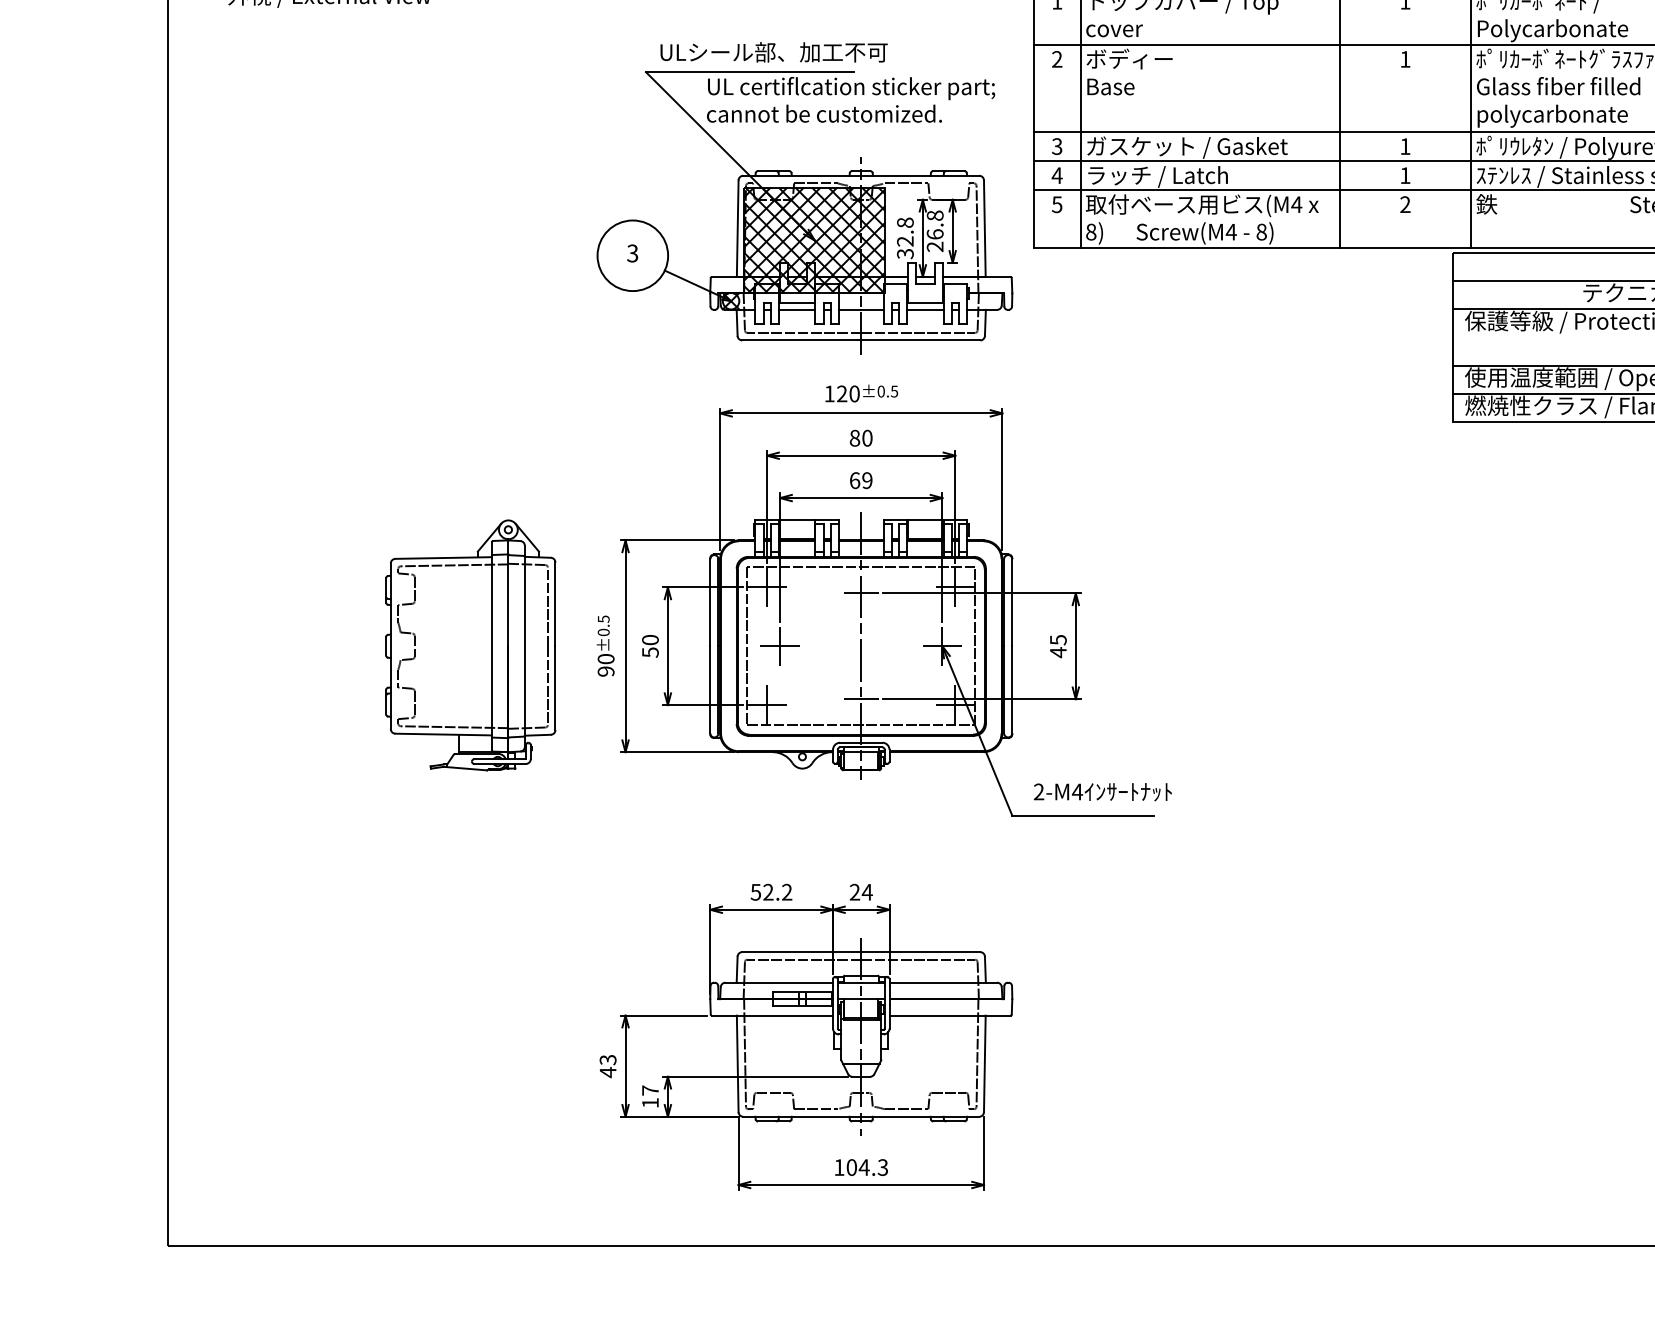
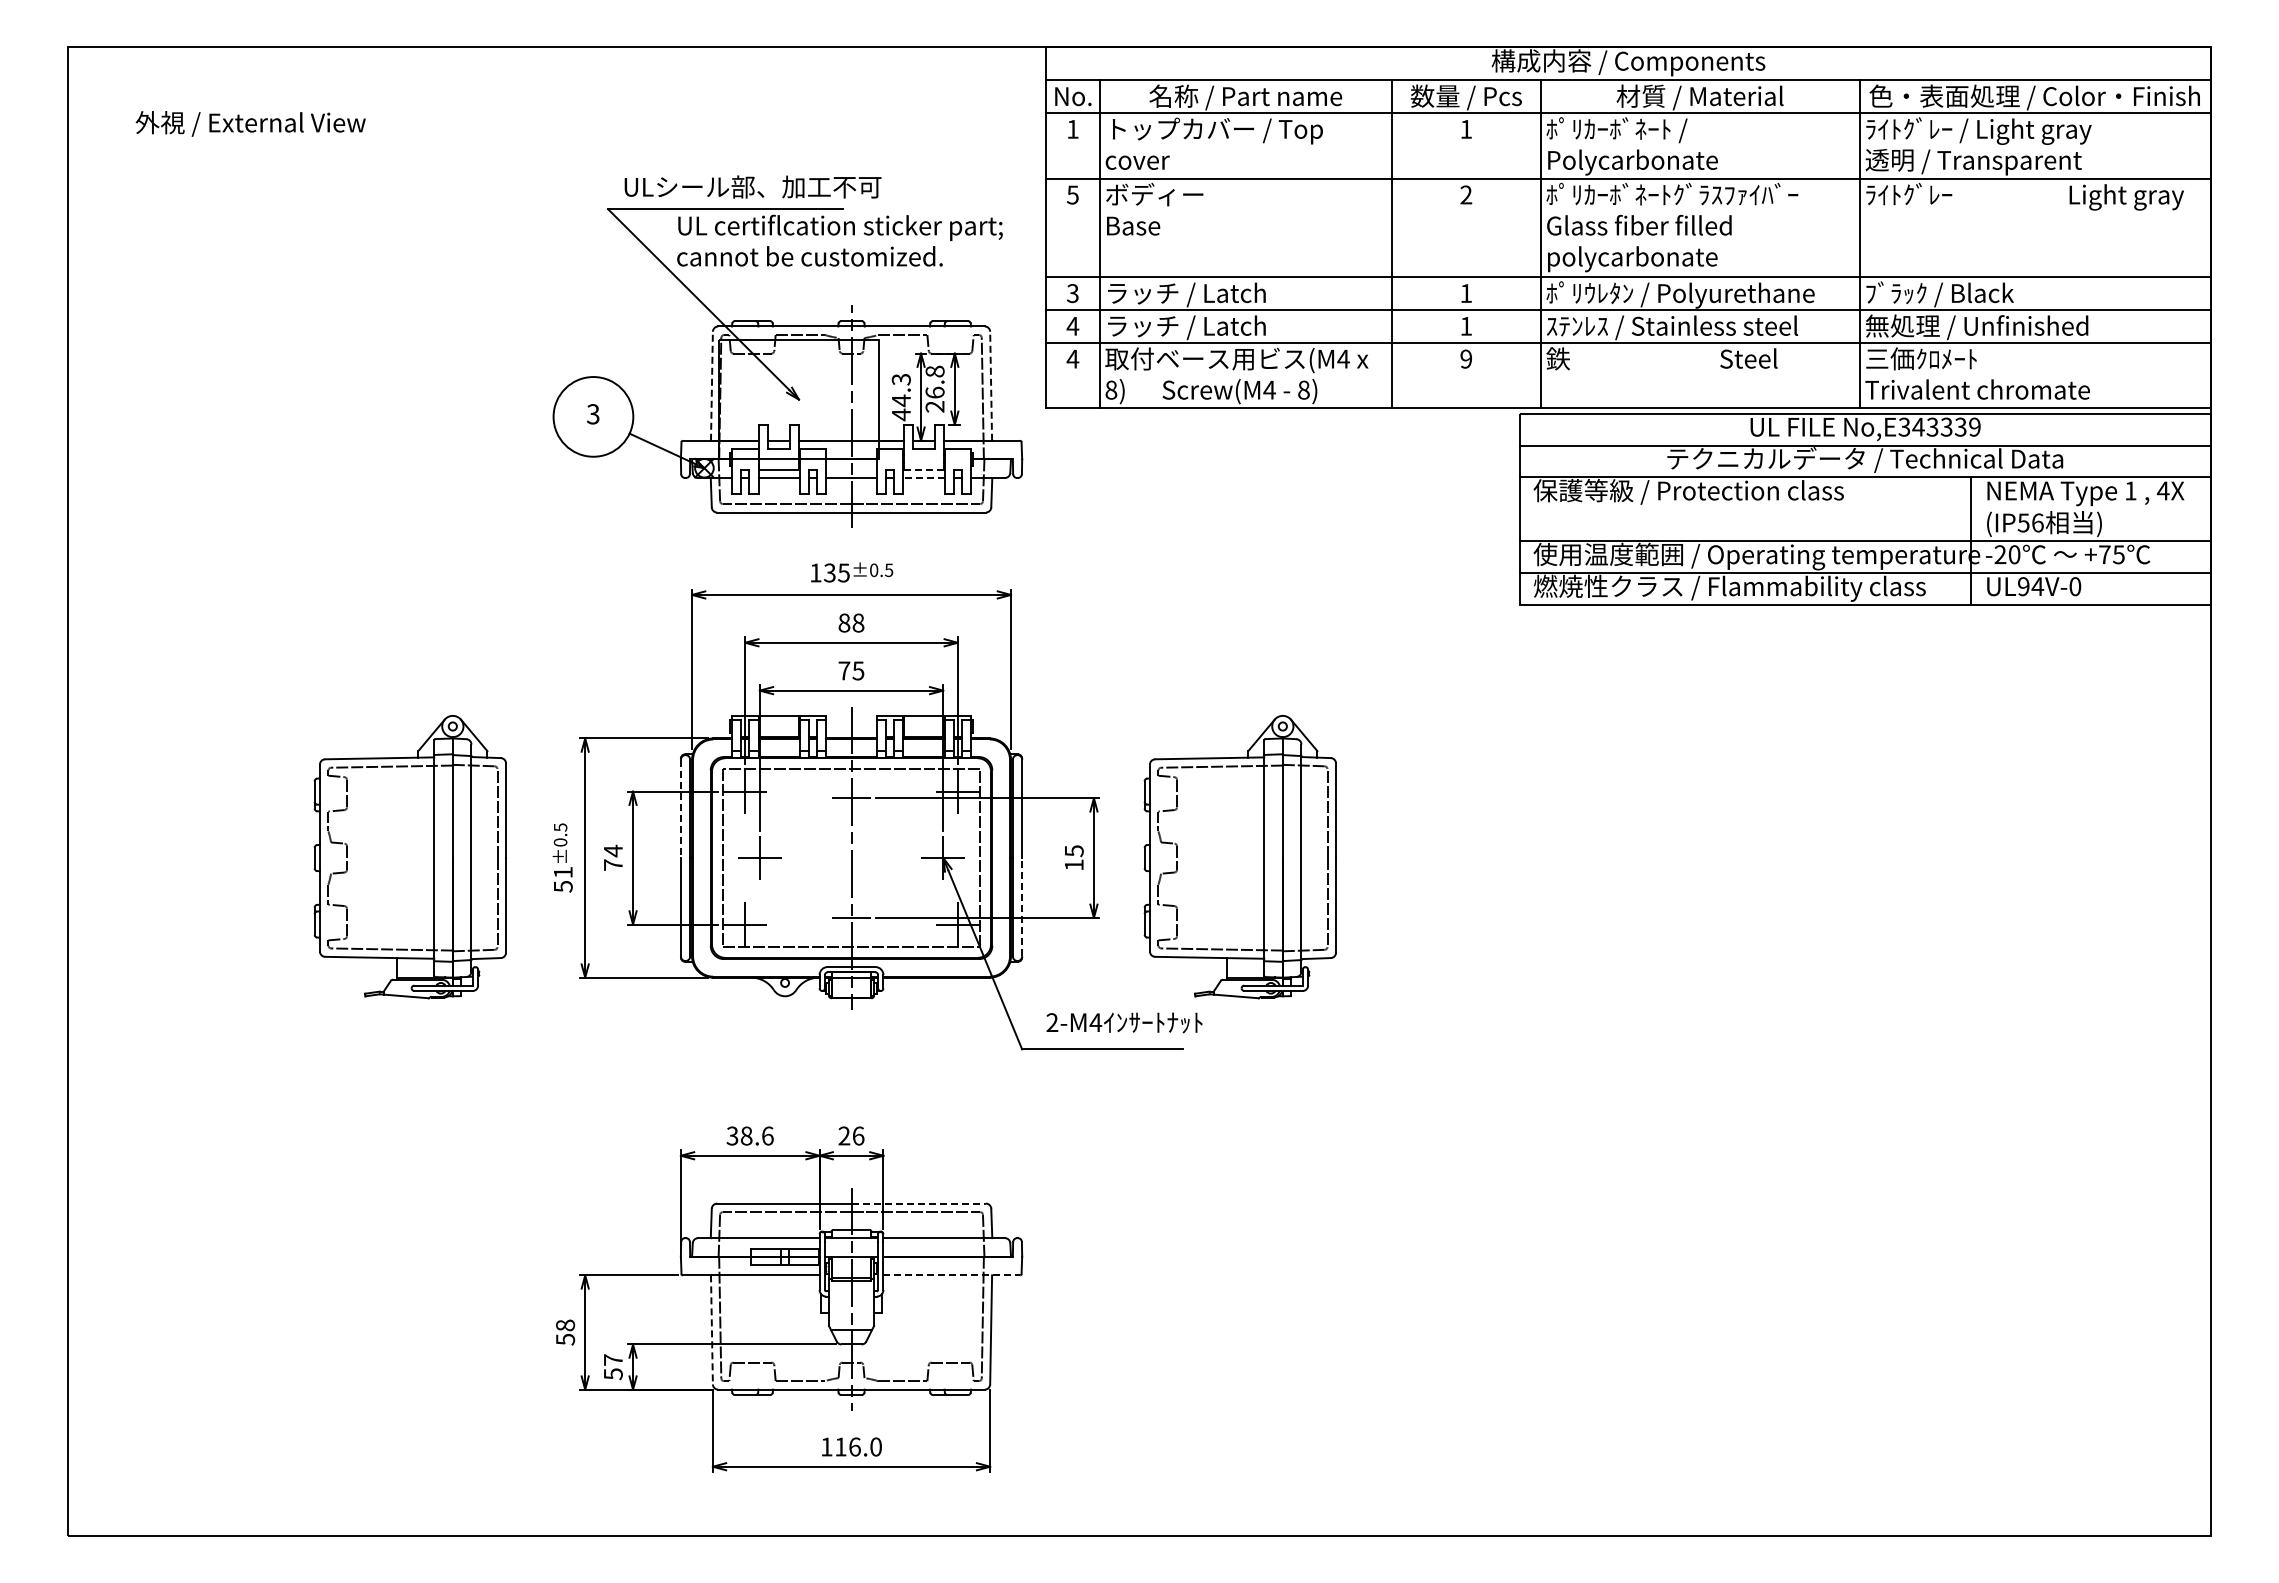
text: (1056, 58) -> (1072, 194), 2 -> 5
text: (1405, 58) -> (1466, 194), 1 -> 2
text: (1187, 147) -> (1220, 294), ガスケット / Gasket -> ラッチ / Latch
text: (1056, 204) -> (1072, 358), 5 -> 4
text: (1405, 205) -> (1466, 359), 2 -> 9
line: (737, 228) -> (711, 386), solid -> dashed
line: (985, 228) -> (991, 386), solid -> dashed
text: (904, 238) -> (900, 397), 32.8 -> 44.3
hatch: (814, 240) -> (798, 399), removed
line: (924, 303) -> (923, 470), solid -> dashed
line: (924, 310) -> (923, 478), solid -> dashed
text: (847, 393) -> (836, 572), 120 -> 135
text: (867, 438) -> (858, 623), 80 -> 88
text: (861, 480) -> (851, 670), 69 -> 75
line: (709, 603) -> (680, 809), solid -> dashed
text: (649, 645) -> (612, 857), 50 -> 74
part: (1204, 645) -> (1239, 857), added
text: (1058, 651) -> (1074, 864), 45 -> 15
text: (605, 665) -> (562, 879), 90 -> 51
line: (1012, 689) -> (1022, 906), solid -> dashed
text: (771, 891) -> (750, 1135), 52.2 -> 38.6
text: (867, 891) -> (858, 1135), 24 -> 26
line: (921, 952) -> (919, 1203), solid -> dashed
line: (950, 1015) -> (952, 1275), solid -> dashed
line: (737, 1063) -> (711, 1329), solid -> dashed
text: (608, 1066) -> (565, 1332), 43 -> 58
text: (650, 1103) -> (613, 1374), 17 -> 57
text: (867, 1167) -> (858, 1446), 104.3 -> 116.0

